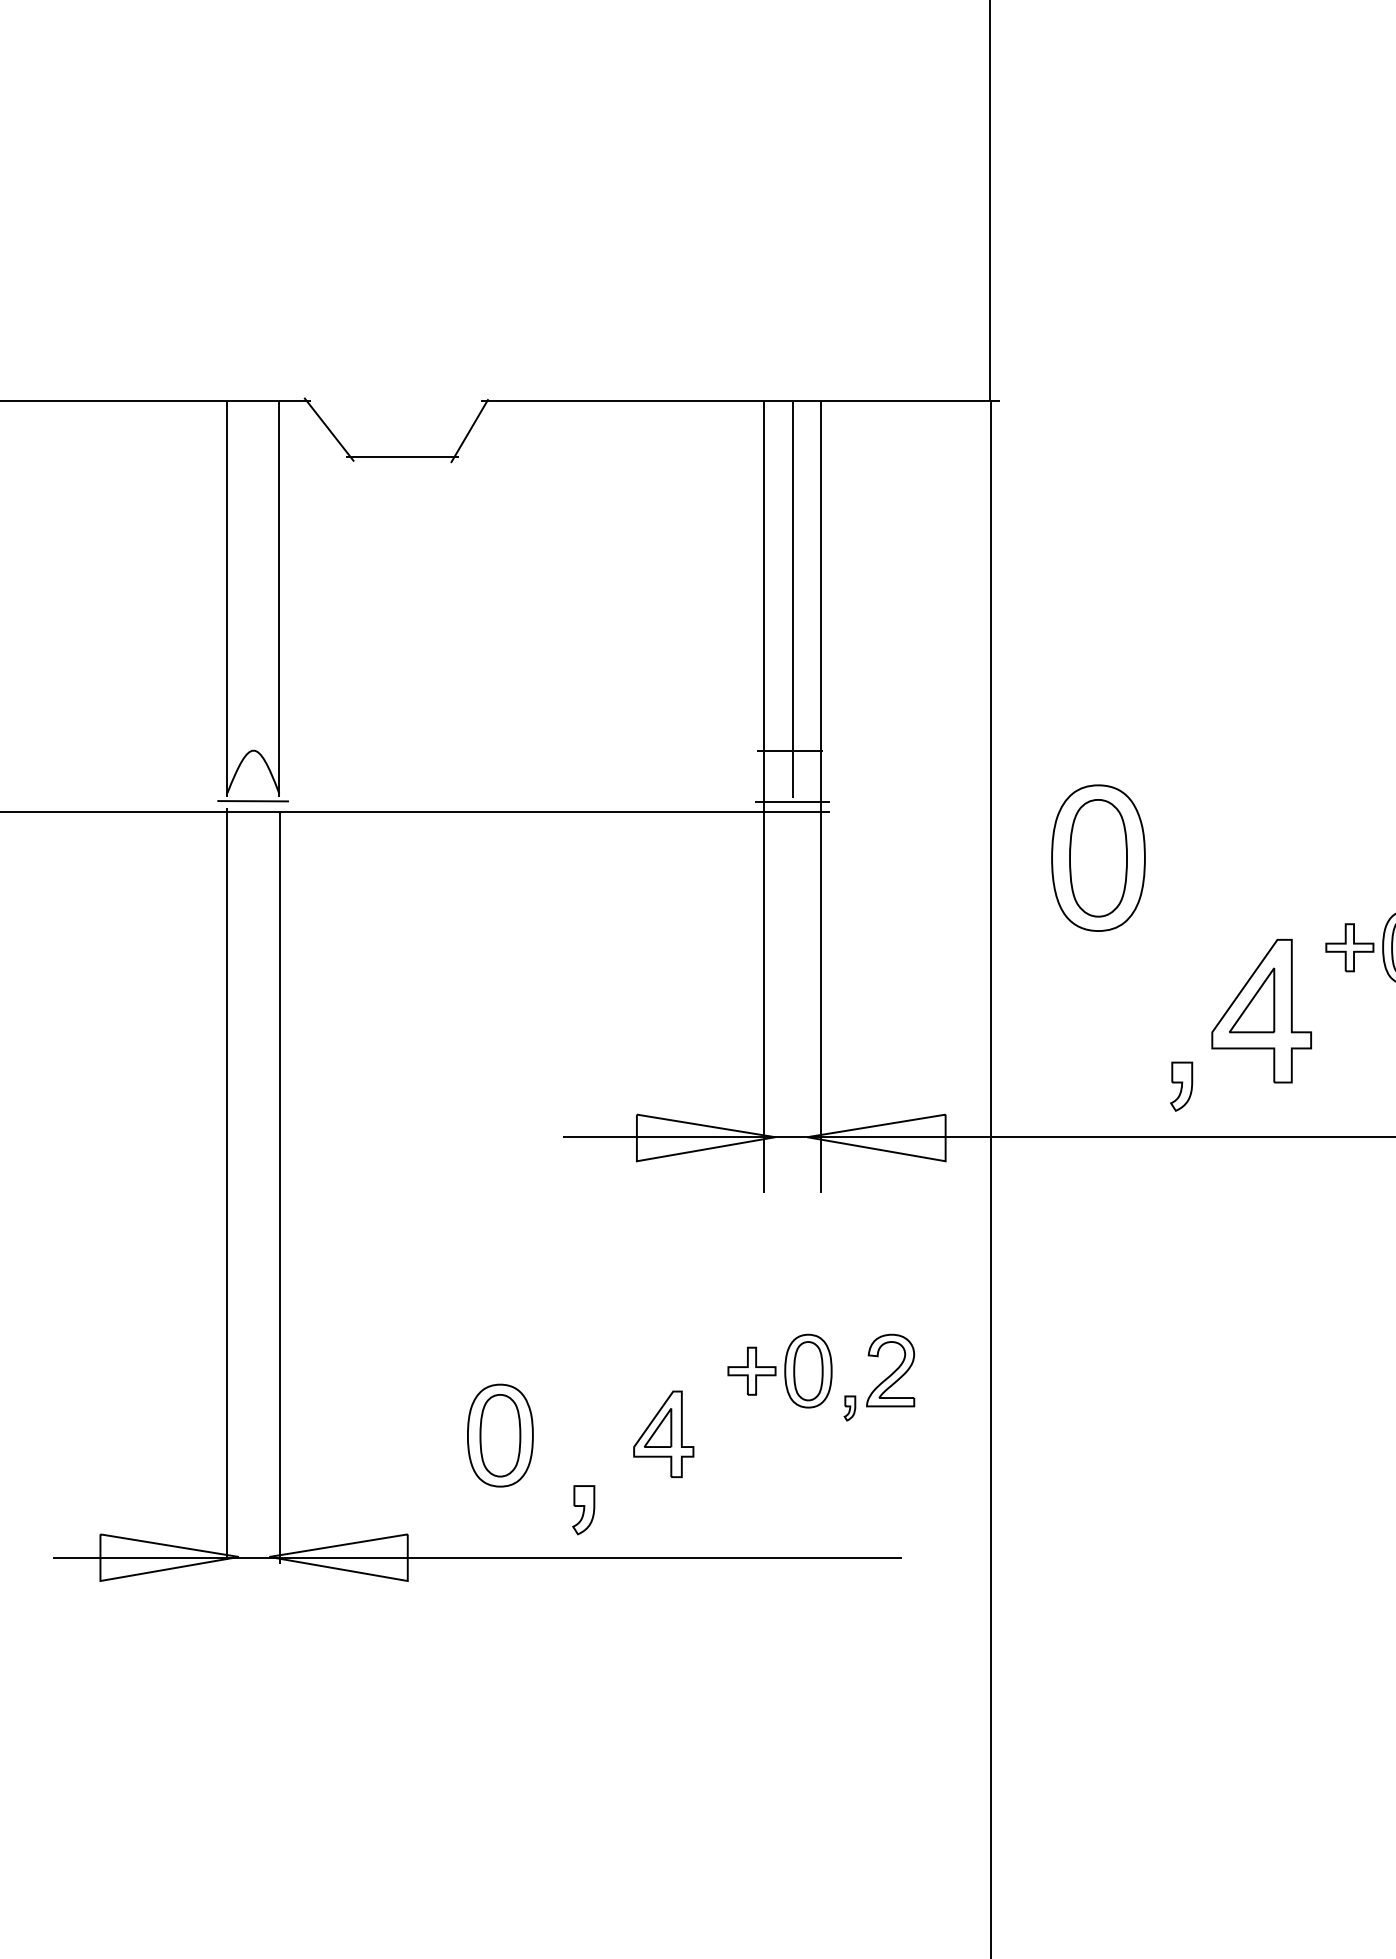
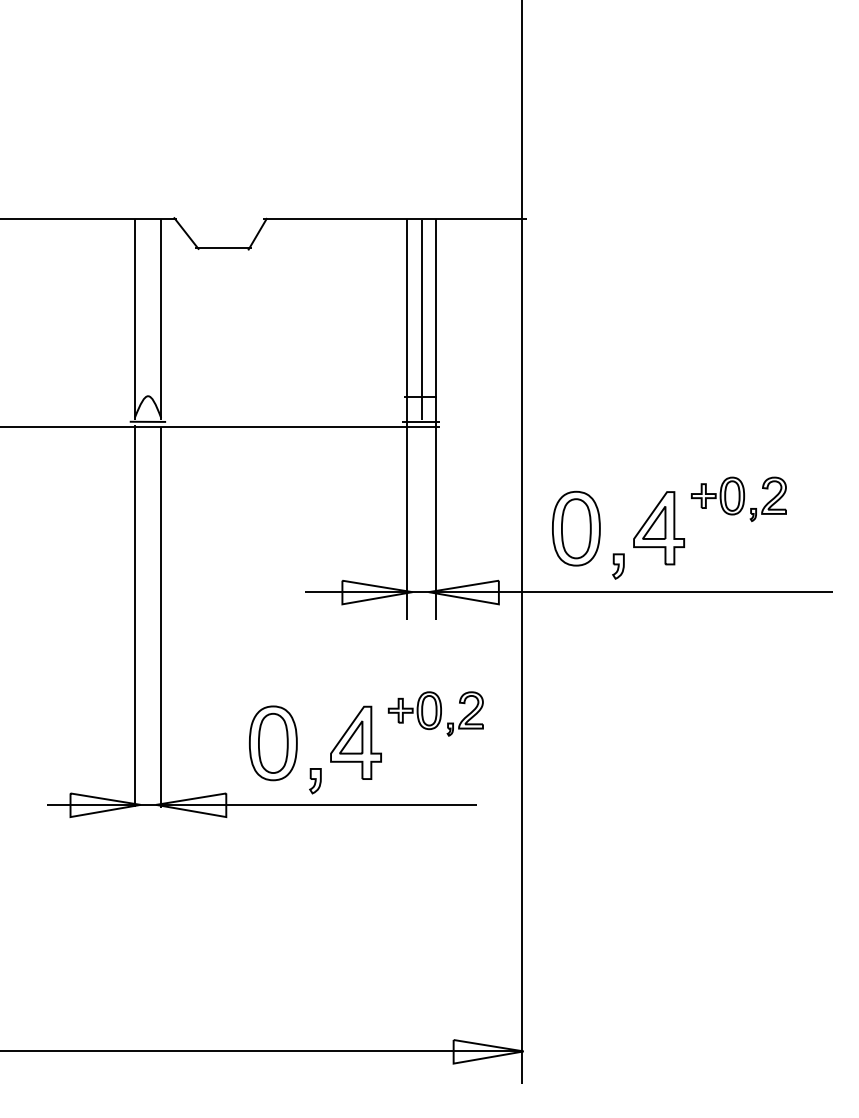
part: (1098, 857) -> (576, 528), moved
part: (662, 1433) -> (355, 742), size x1.67
part: (498, 1435) -> (272, 743), size x1.43

